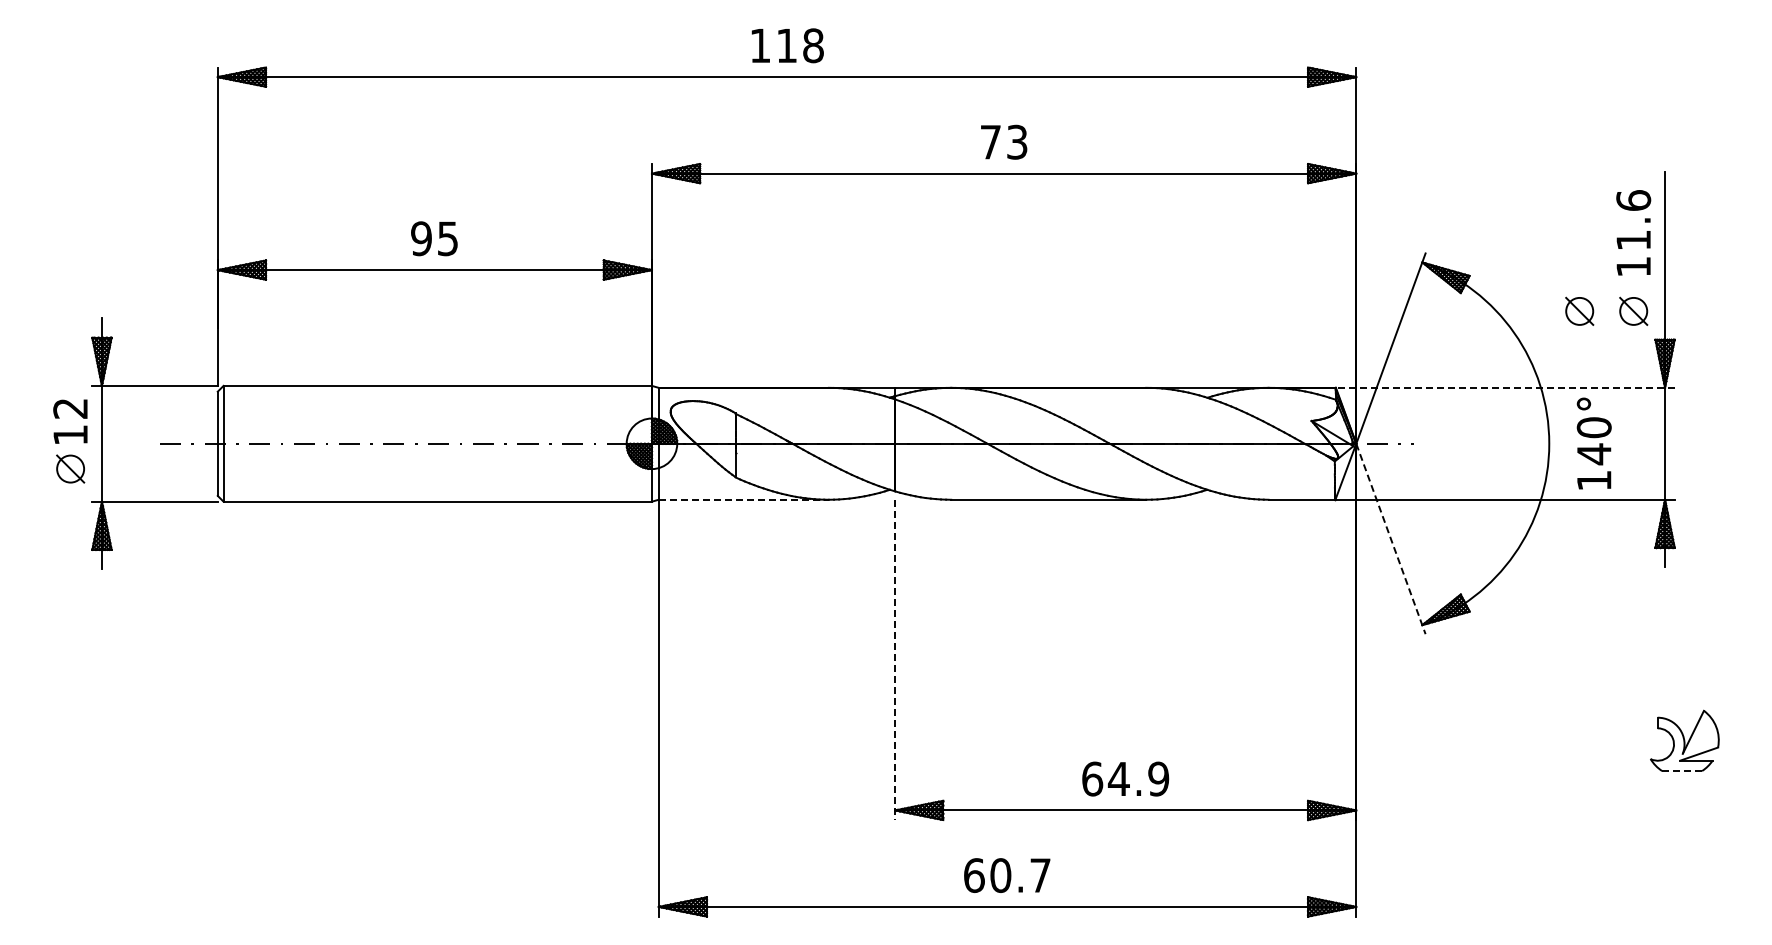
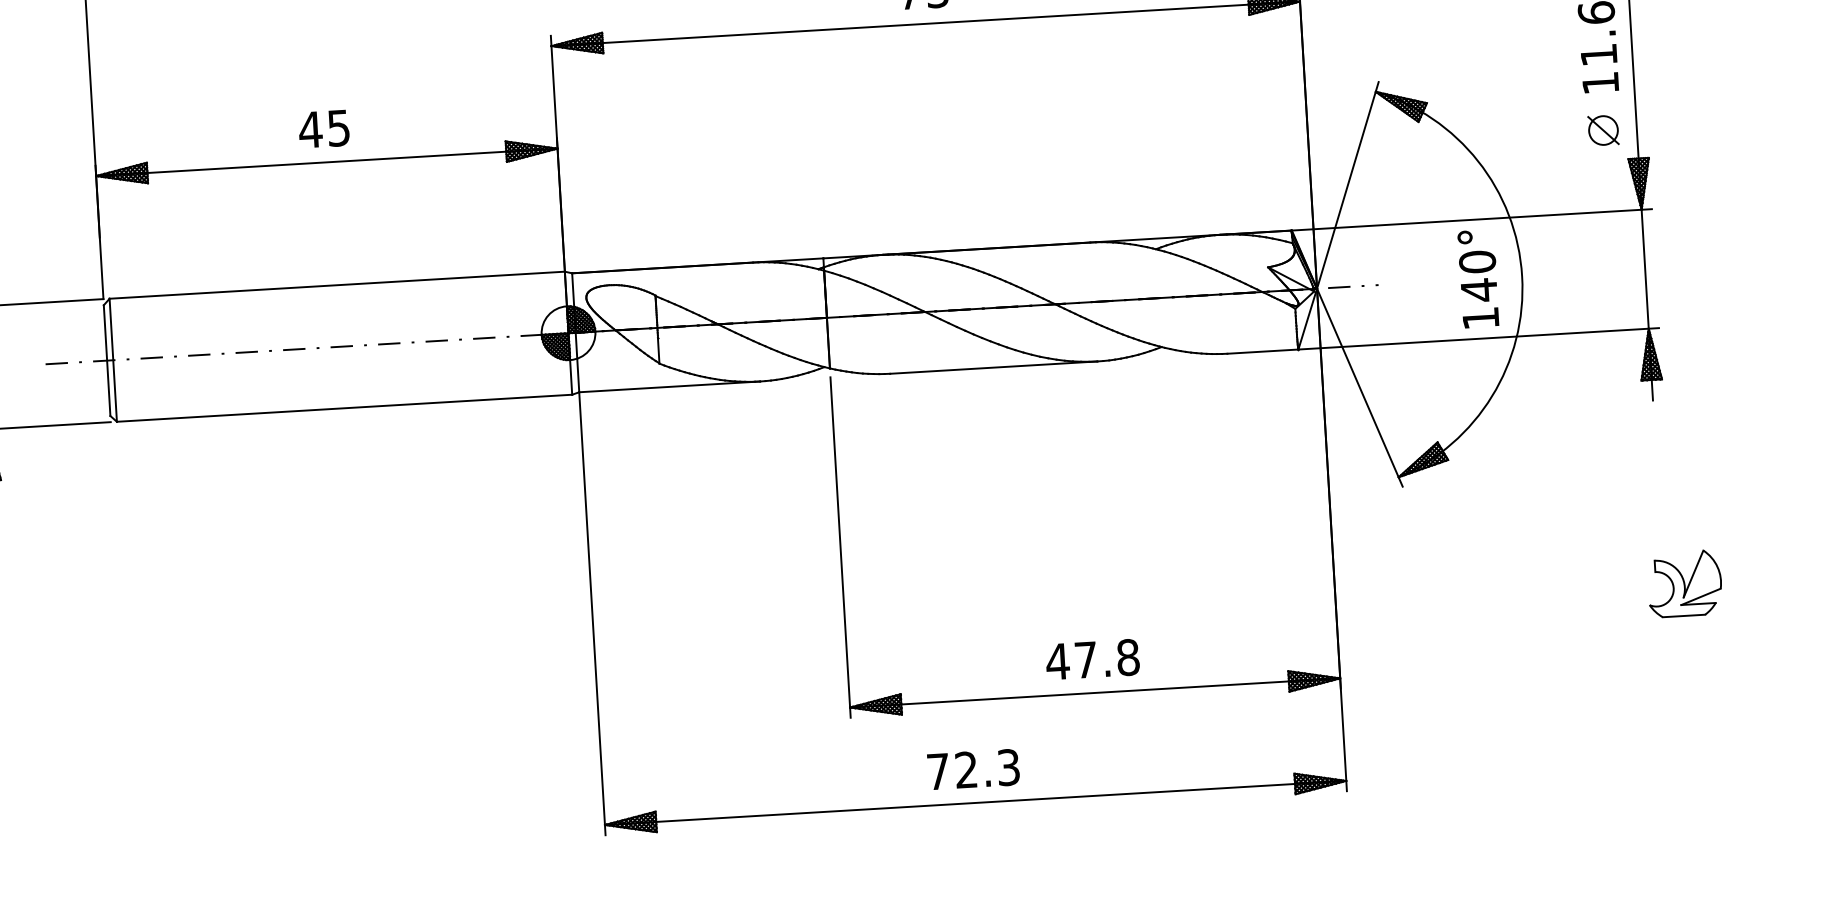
text: (421, 238) -> (310, 129), 95 -> 45
part: (1579, 310) -> (1545, 132), removed
line: (1504, 387) -> (1470, 219), dashed -> solid
text: (1593, 443) -> (1477, 278), moved
line: (744, 499) -> (670, 386), dashed -> solid
line: (1391, 539) -> (1360, 388), dashed -> solid
line: (895, 660) -> (841, 548), dashed -> solid
line: (1682, 771) -> (1684, 616), dashed -> solid
text: (1125, 778) -> (1092, 659), 64.9 -> 47.8
text: (1007, 875) -> (973, 769), 60.7 -> 72.3

